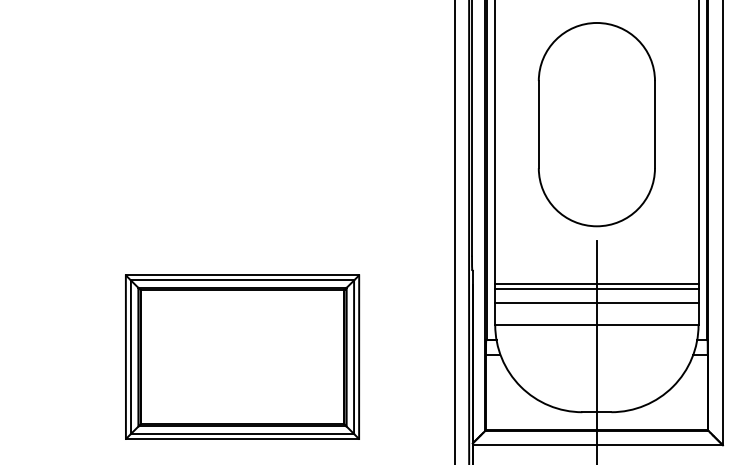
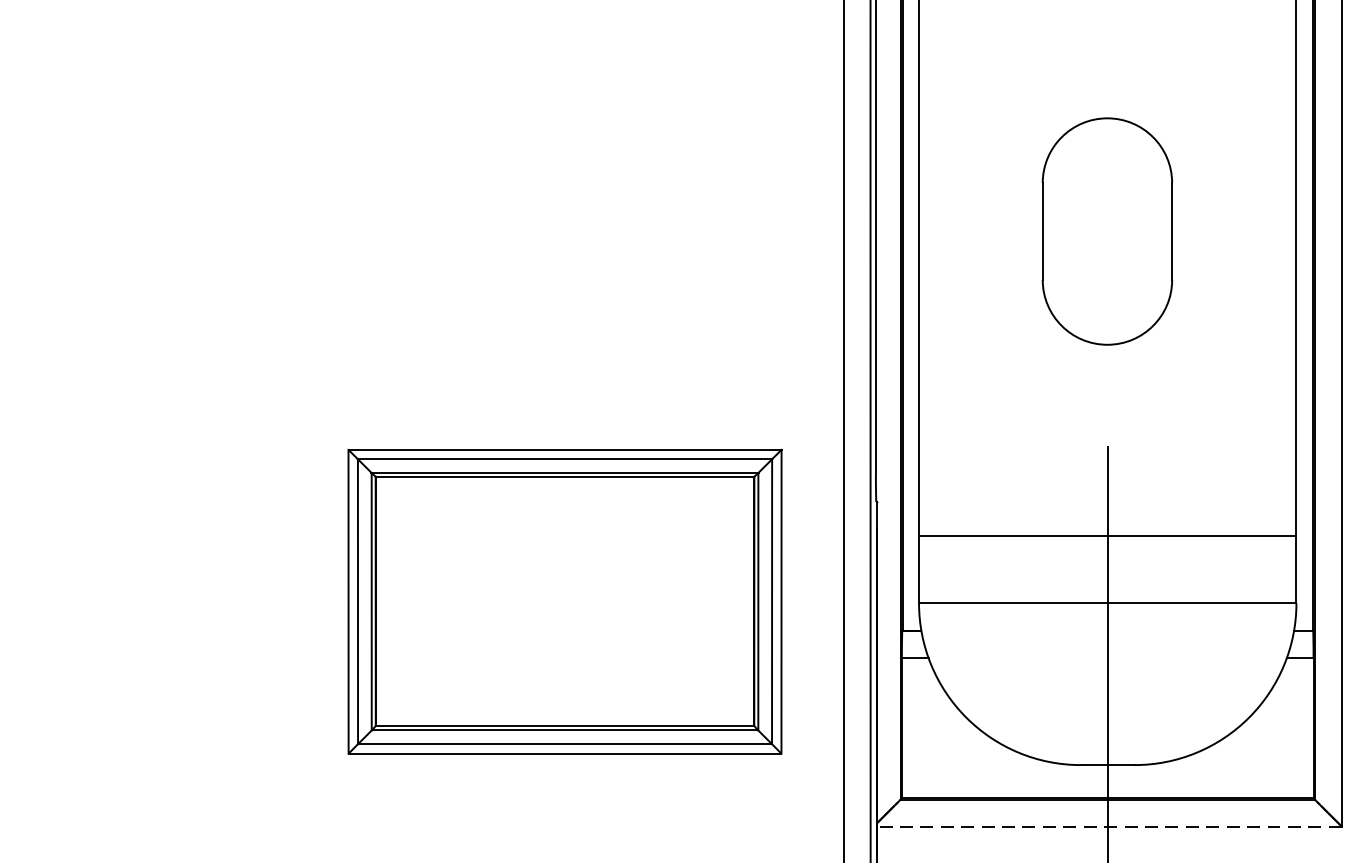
part: (596, 124) -> (1106, 231), size x0.6
line: (596, 284) -> (1106, 528), removed
line: (596, 302) -> (1106, 561), removed
part: (242, 356) -> (564, 600), moved
line: (597, 445) -> (1108, 826), solid -> dashed

